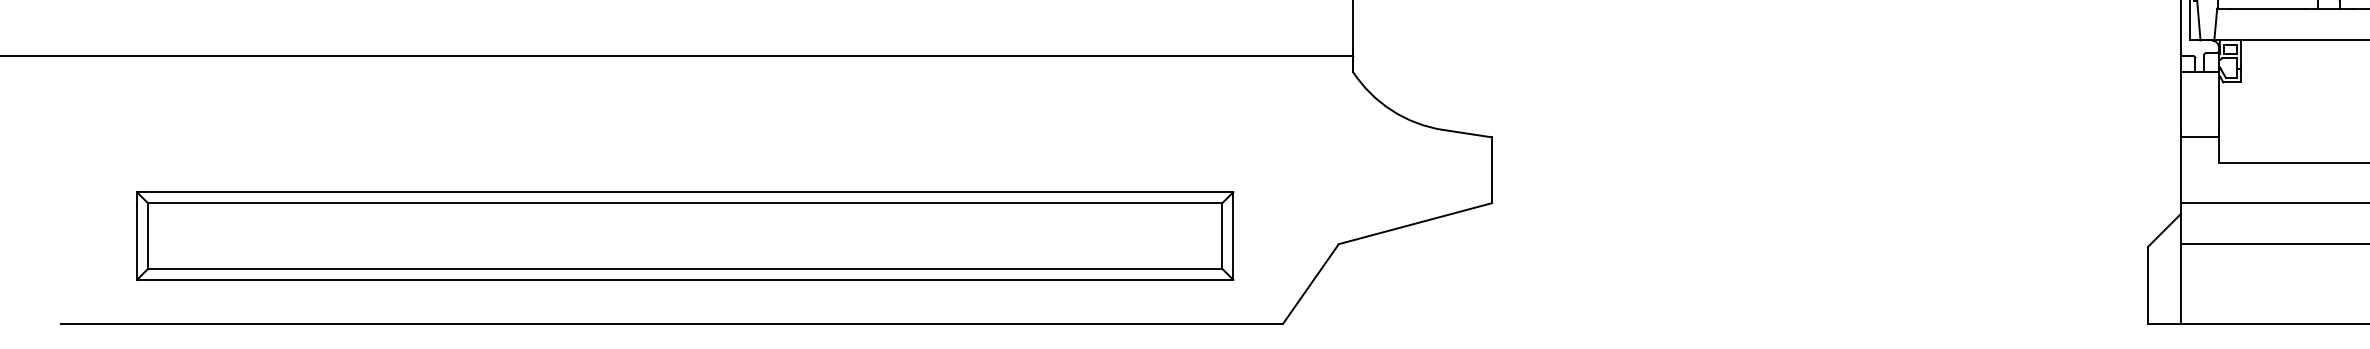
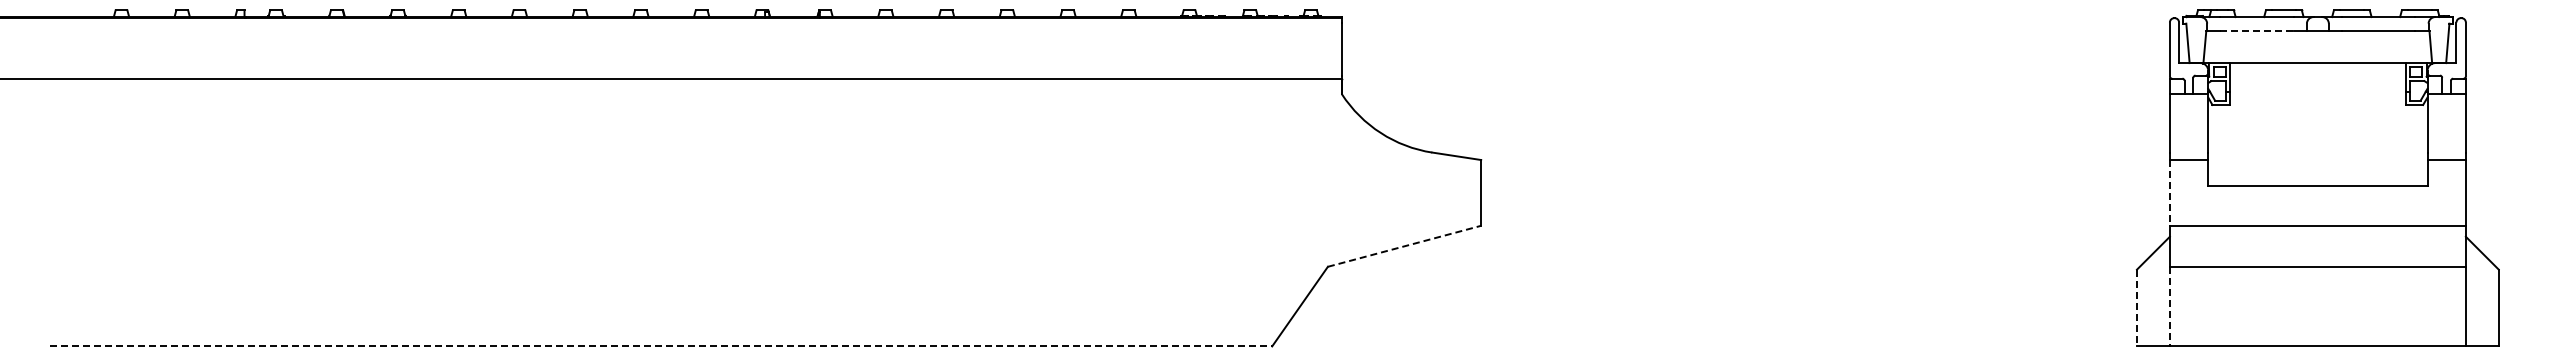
line: (2268, 8) -> (2257, 31), solid -> dashed
line: (2180, 169) -> (2169, 192), solid -> dashed
line: (1416, 223) -> (1405, 246), solid -> dashed
part: (685, 235) -> (674, 258), removed
line: (2180, 283) -> (2169, 306), solid -> dashed
line: (2148, 285) -> (2137, 308), solid -> dashed
line: (672, 323) -> (661, 346), solid -> dashed

